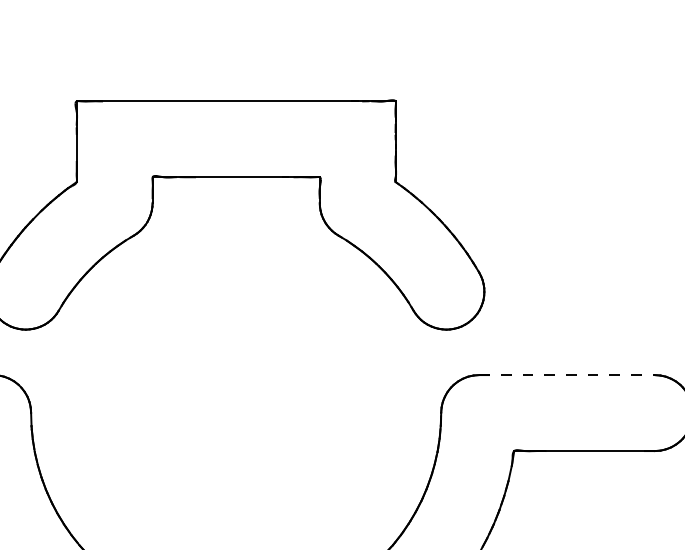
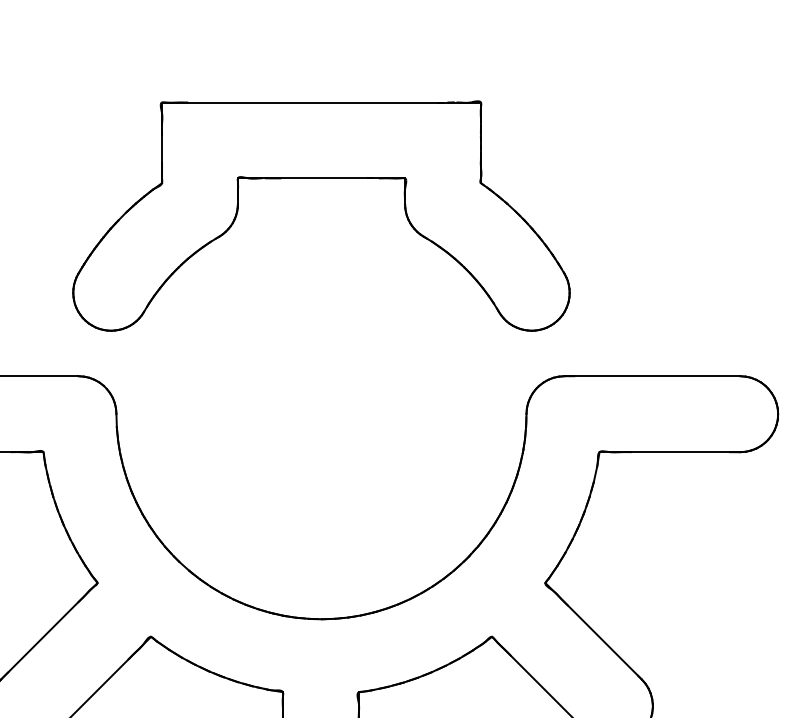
line: (567, 375) -> (652, 376), dashed -> solid

